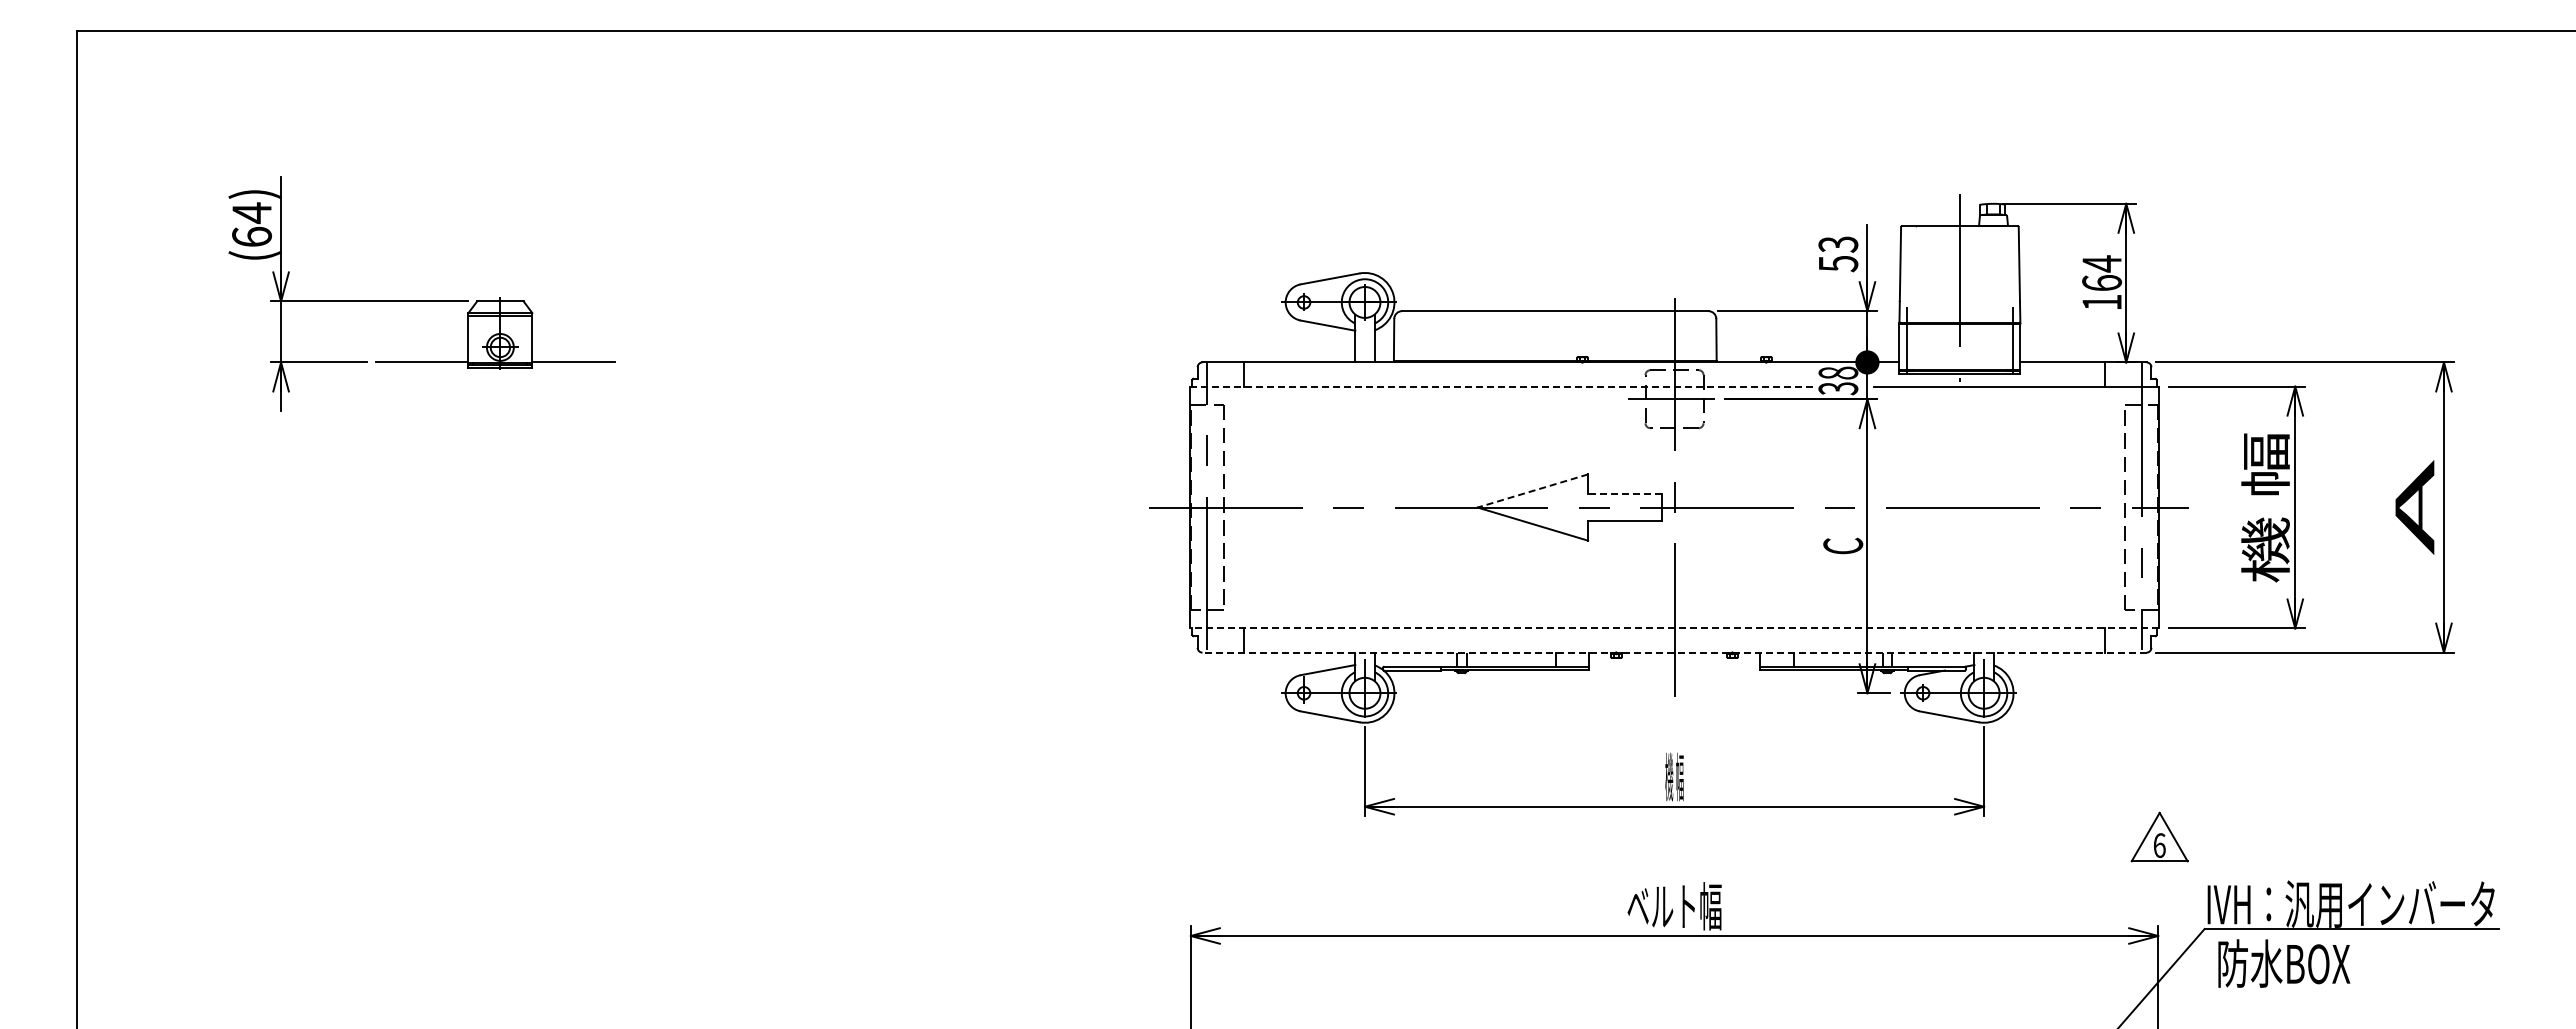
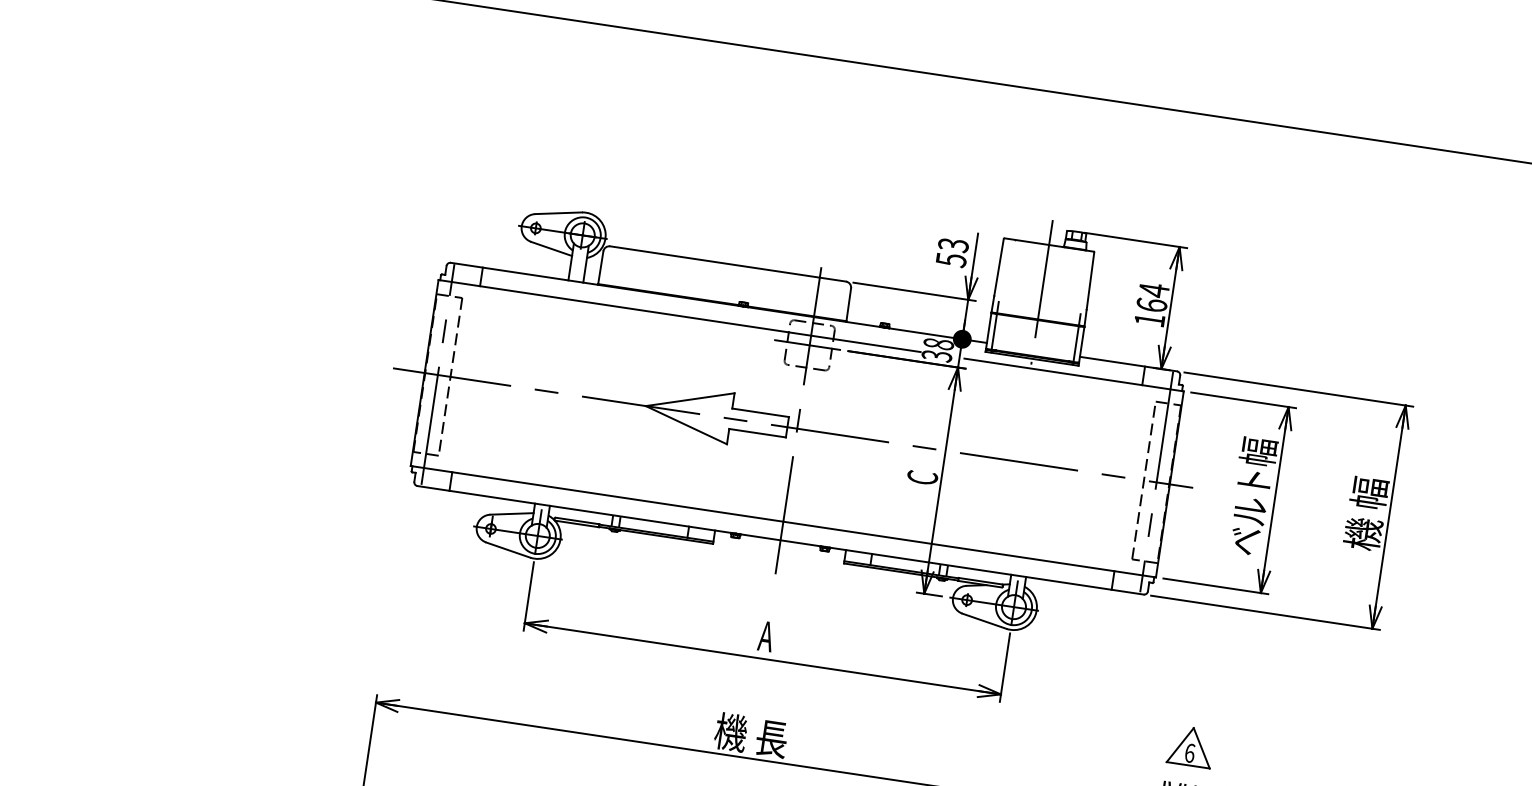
line: (1503, 386) -> (679, 315), dashed -> solid
line: (1532, 490) -> (689, 399), dashed -> solid
line: (1624, 494) -> (760, 412), dashed -> solid
text: (2265, 507) -> (1251, 496), 機 幅 -> ベルト幅
text: (2414, 507) -> (1366, 513), A -> 機 幅
line: (1674, 628) -> (783, 521), dashed -> solid
line: (1674, 652) -> (780, 540), dashed -> solid
text: (1674, 776) -> (766, 635), 機 幅 -> A
part: (2159, 836) -> (1190, 746), moved
text: (1674, 906) -> (751, 735), ベルト幅 -> 機 長

